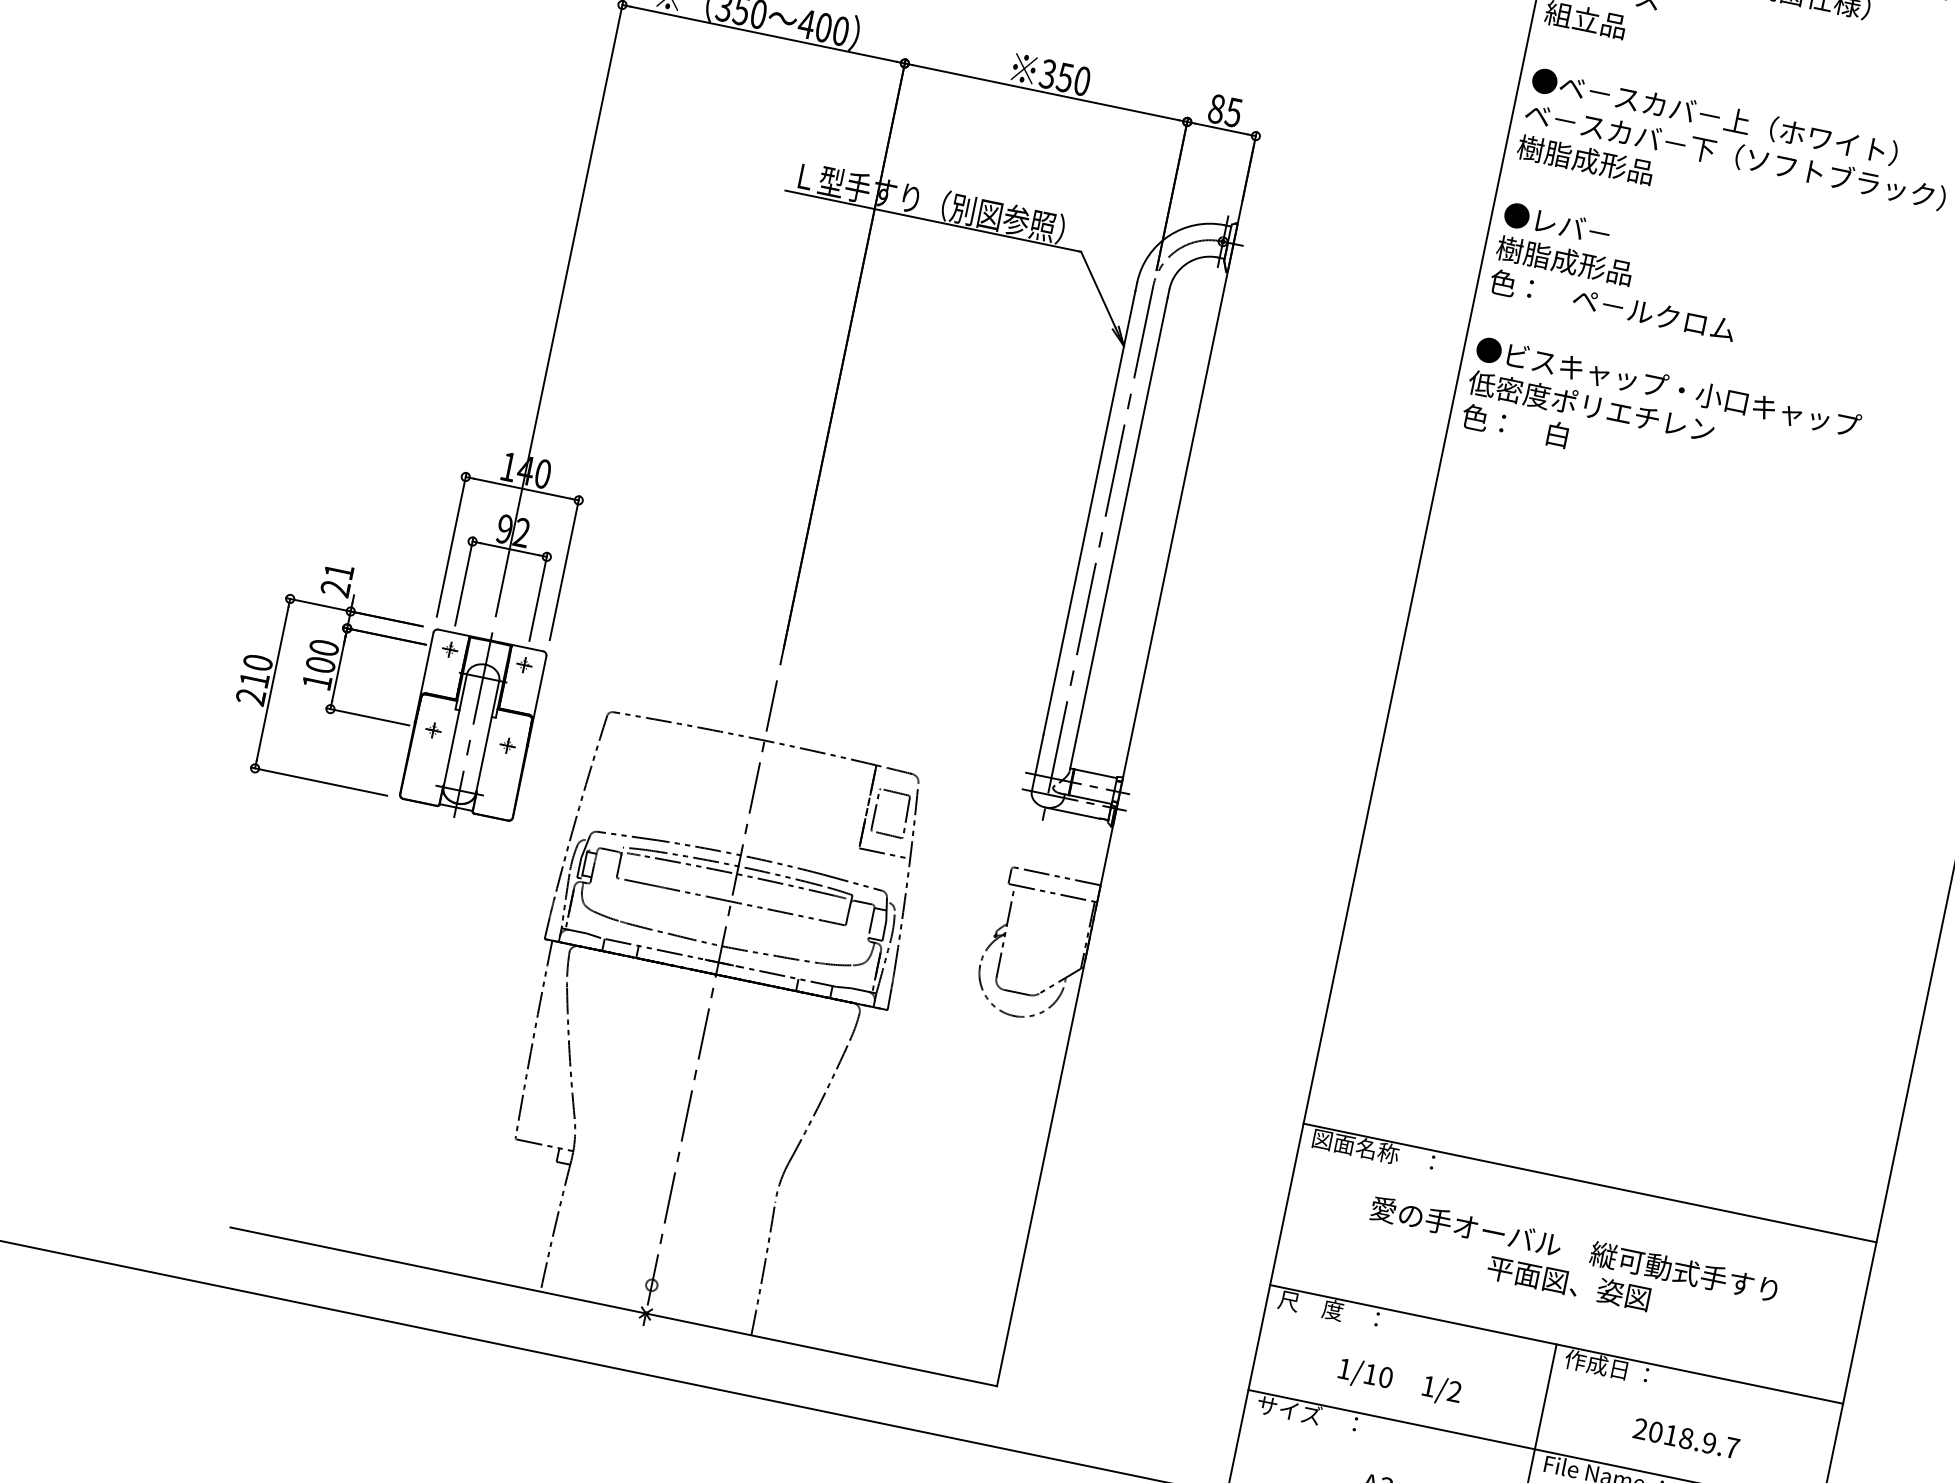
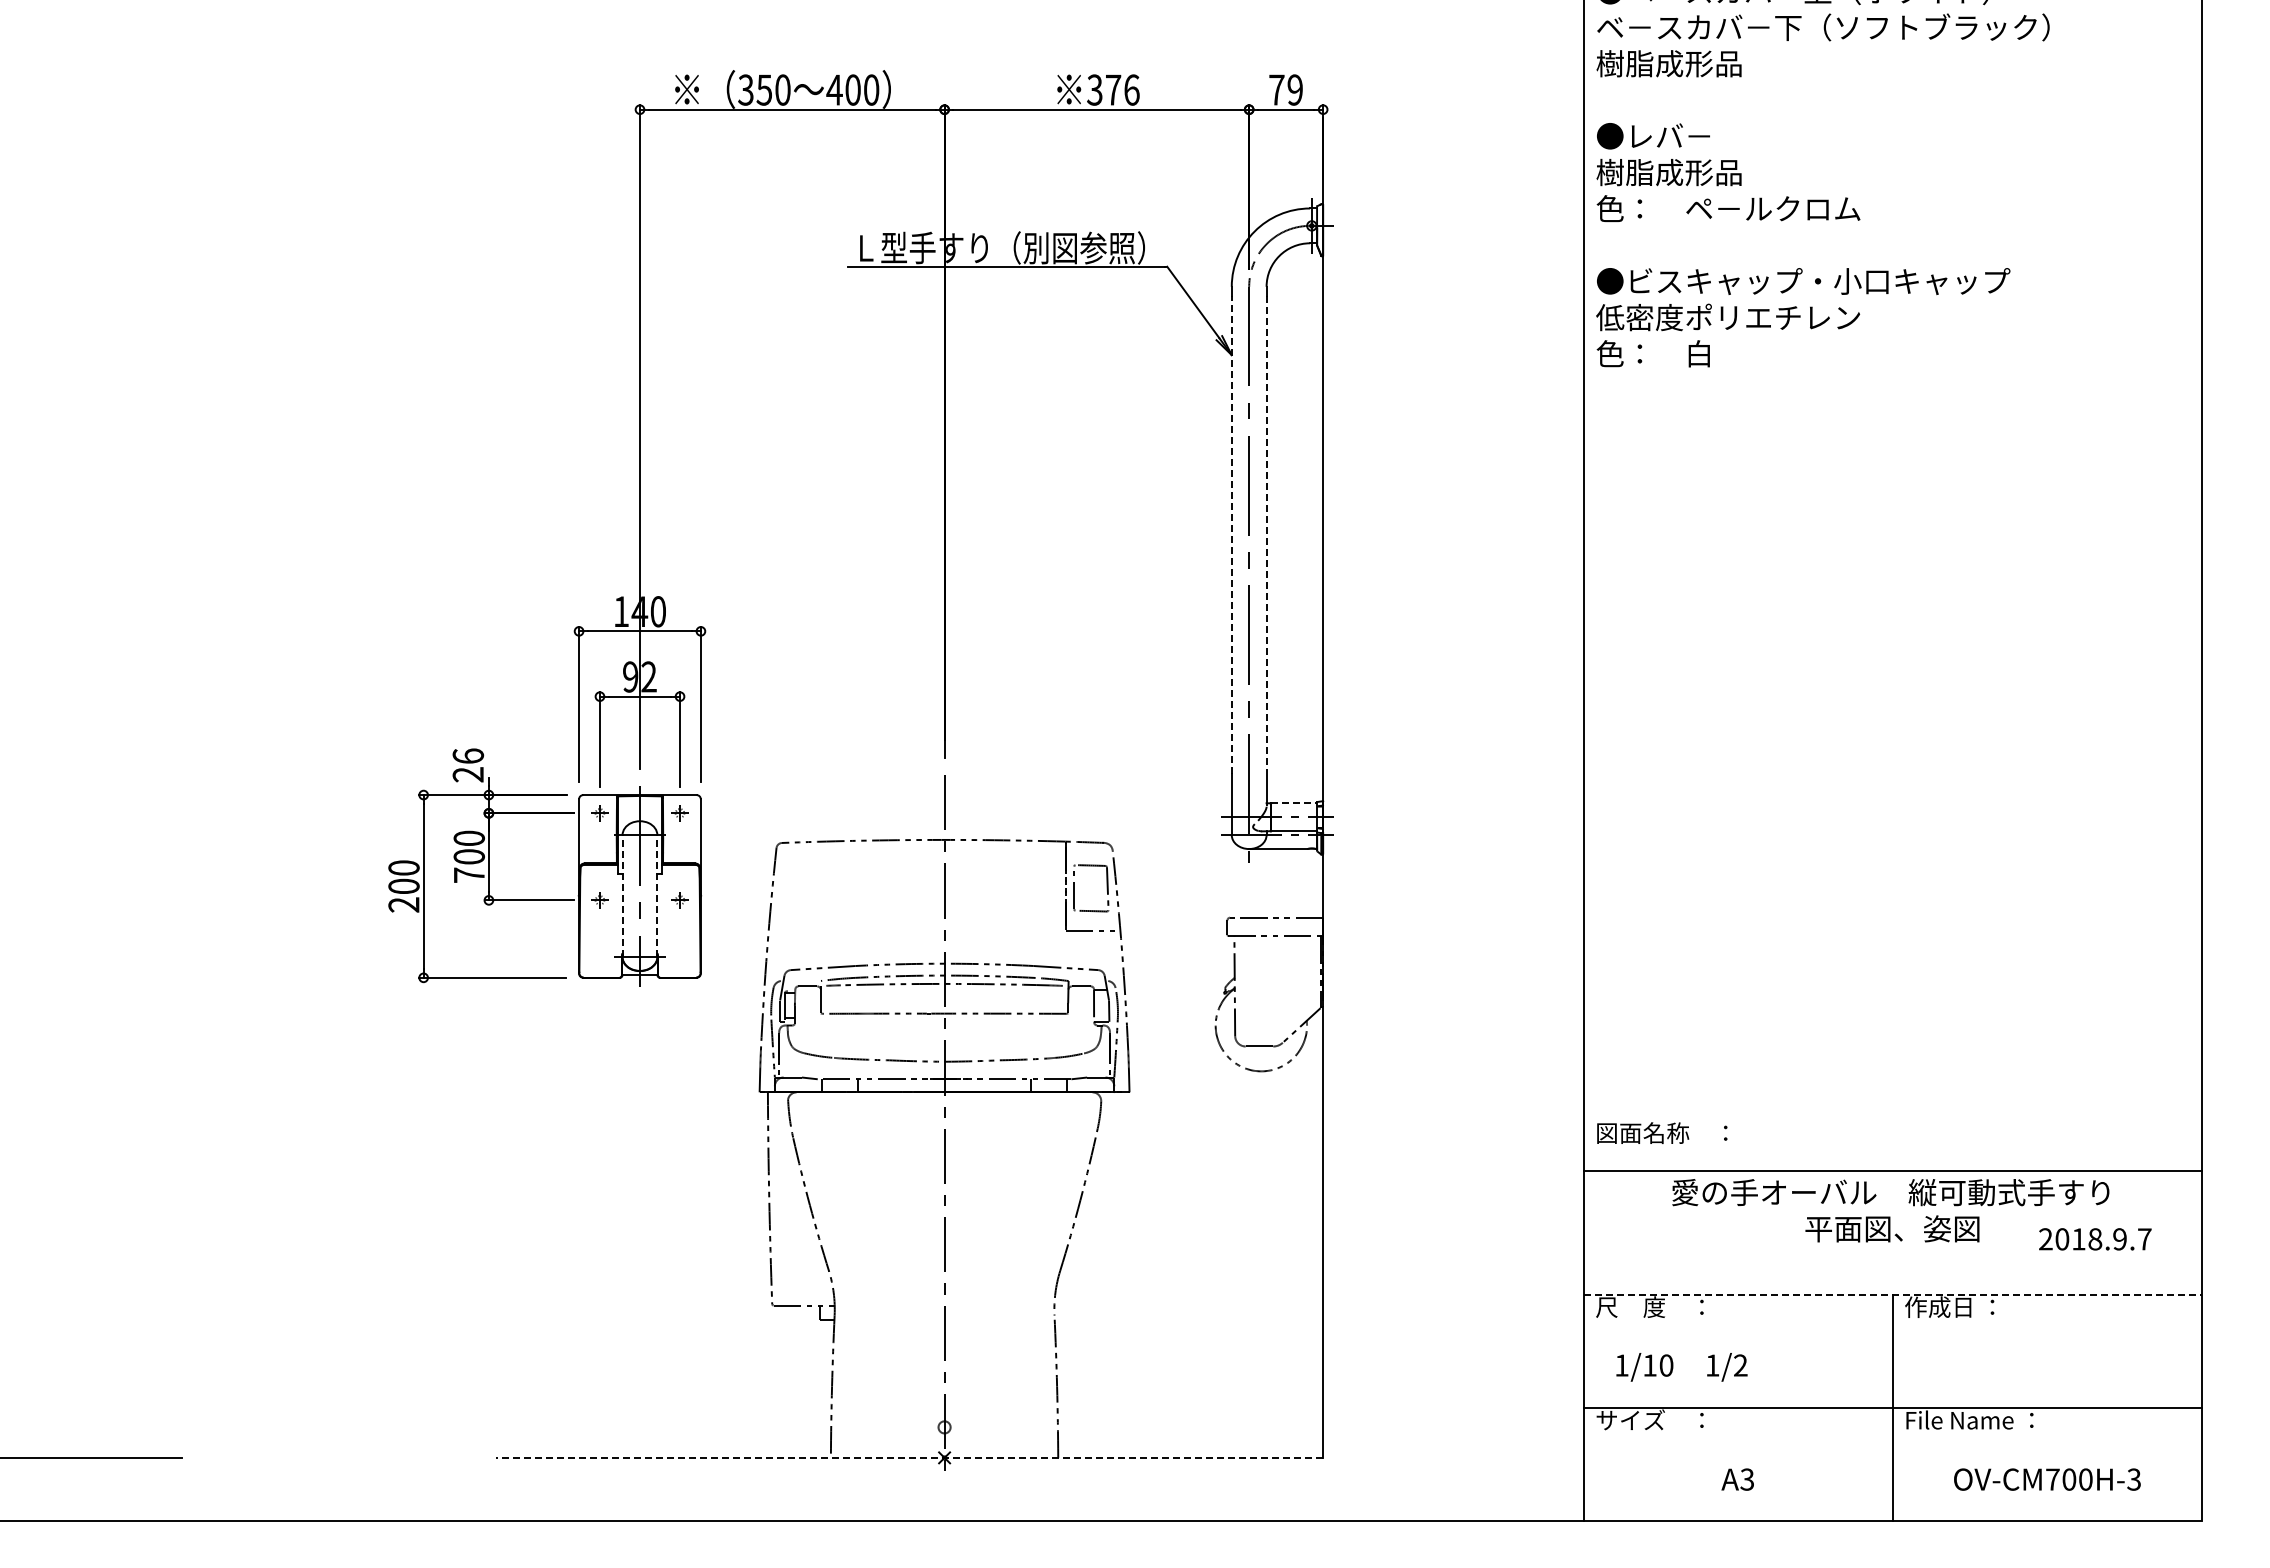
text: (1073, 78) -> (1122, 89), 350 -> 376
text: (1224, 110) -> (1285, 89), 85 -> 79
line: (1089, 512) -> (1231, 534), solid -> dashed
line: (1121, 520) -> (1266, 535), solid -> dashed
text: (339, 570) -> (468, 755), 21 -> 26
text: (254, 678) -> (403, 885), 210 -> 200
text: (317, 681) -> (469, 874), 100 -> 700
line: (455, 731) -> (622, 896), solid -> dashed
line: (487, 737) -> (657, 896), solid -> dashed
line: (1096, 773) -> (1294, 803), solid -> dashed
line: (1589, 1182) -> (1892, 1170), moved
line: (613, 1306) -> (909, 1457), solid -> dashed
line: (1556, 1344) -> (1892, 1294), solid -> dashed
text: (1399, 1382) -> (1681, 1367), moved
text: (1686, 1438) -> (2095, 1239), moved

